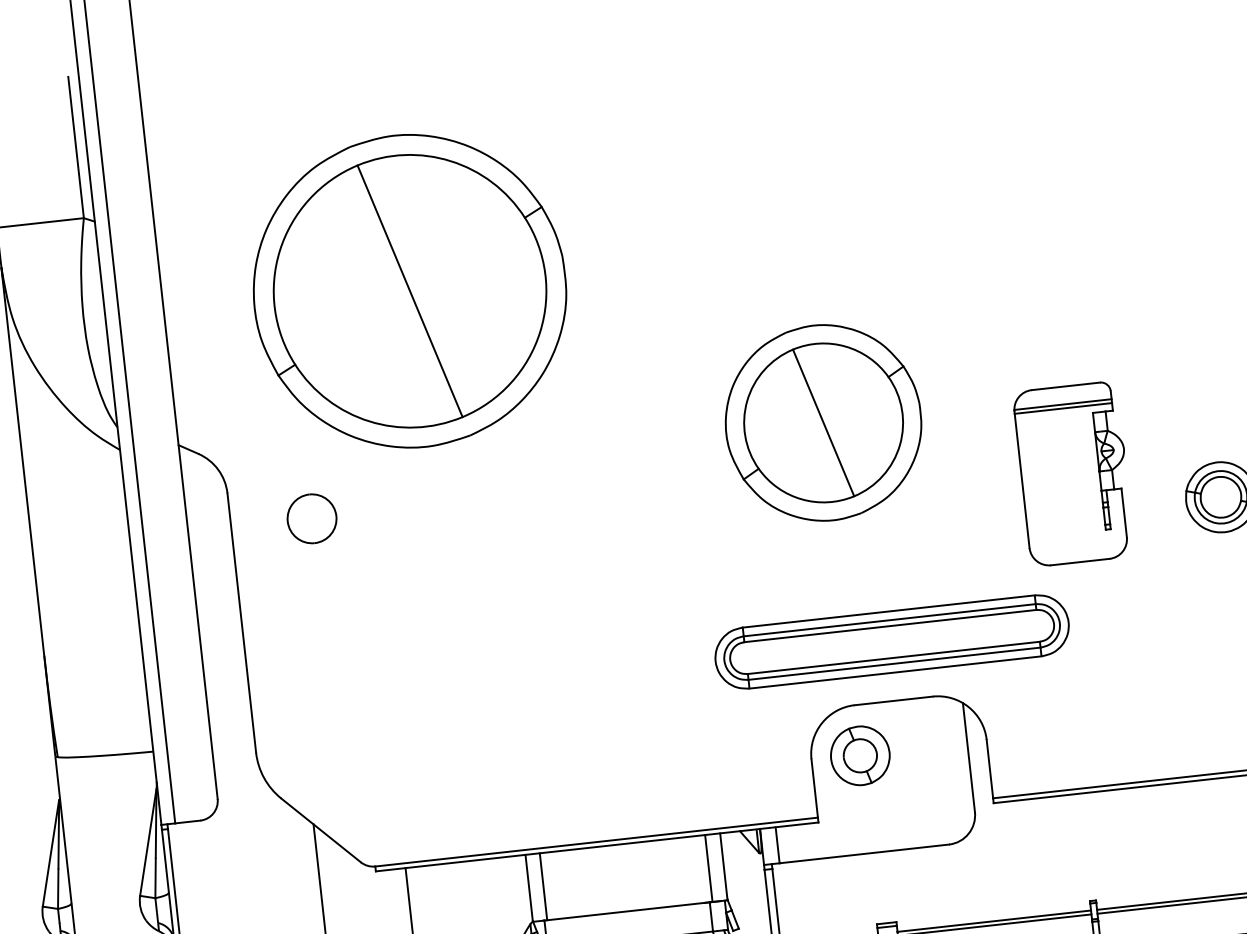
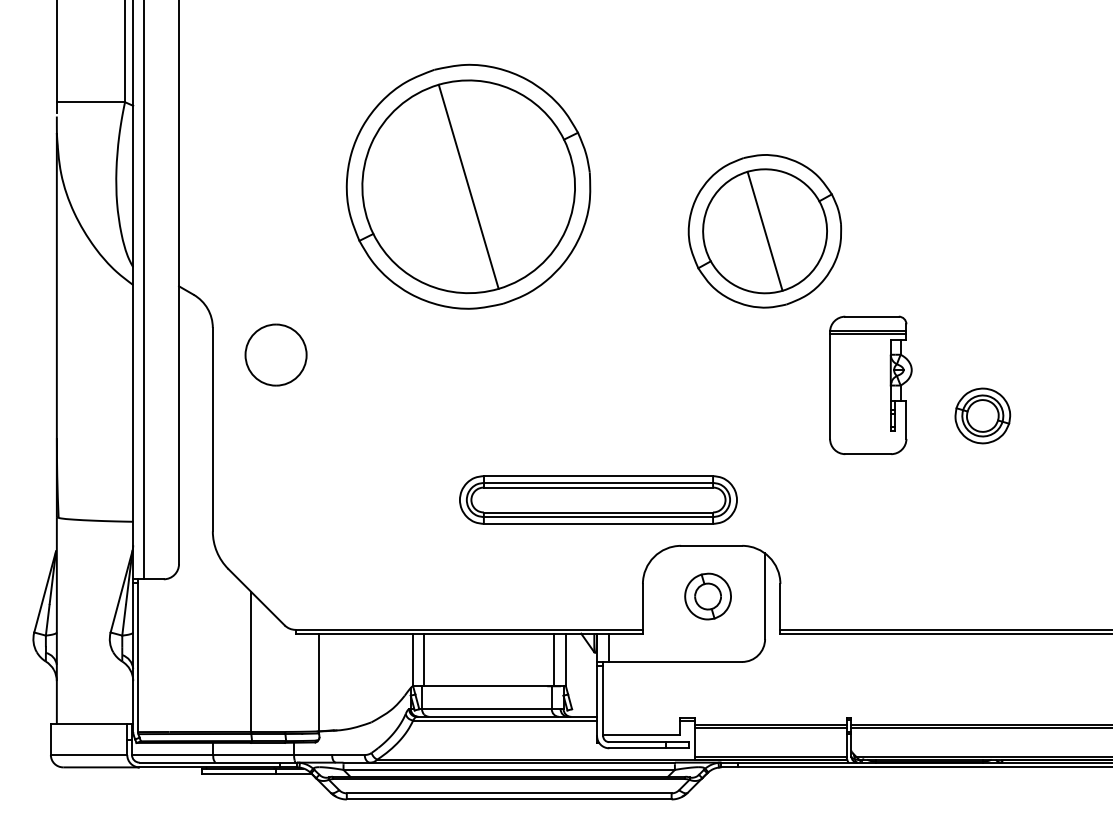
part: (409, 290) -> (468, 186), moved
part: (822, 423) -> (764, 231), moved
part: (312, 518) -> (276, 354), size x1.6
part: (892, 641) -> (598, 499), moved
part: (859, 755) -> (707, 596), moved

